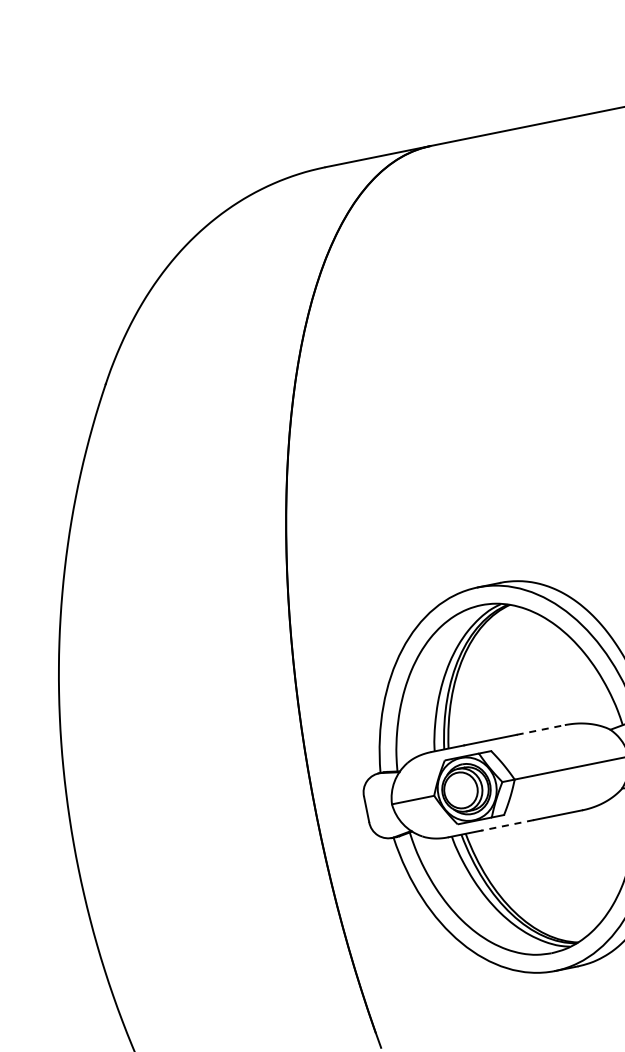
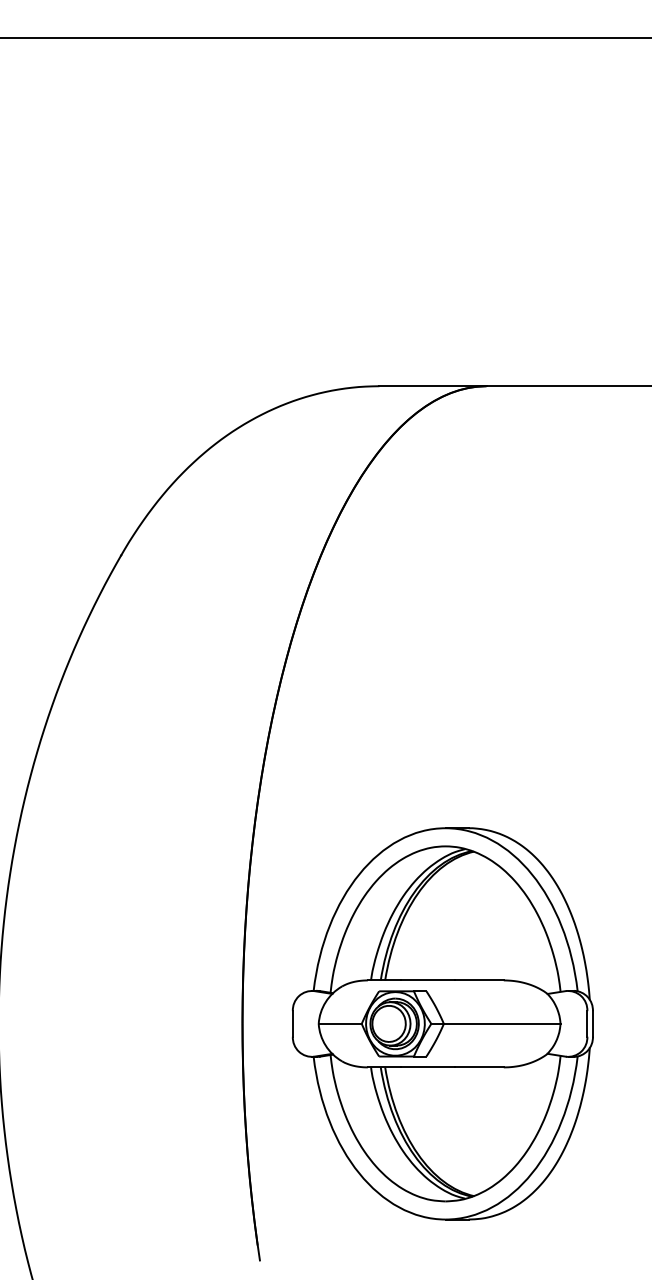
line: (541, 730) -> (479, 980), dashed -> solid
line: (507, 825) -> (427, 1067), dashed -> solid

